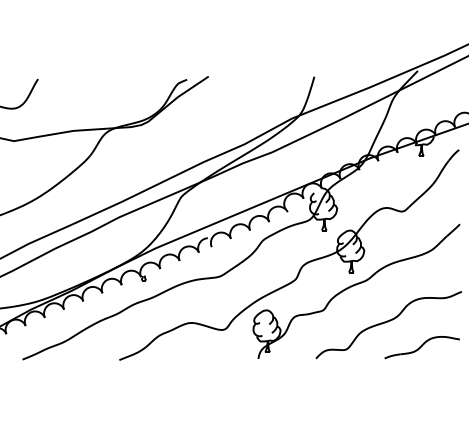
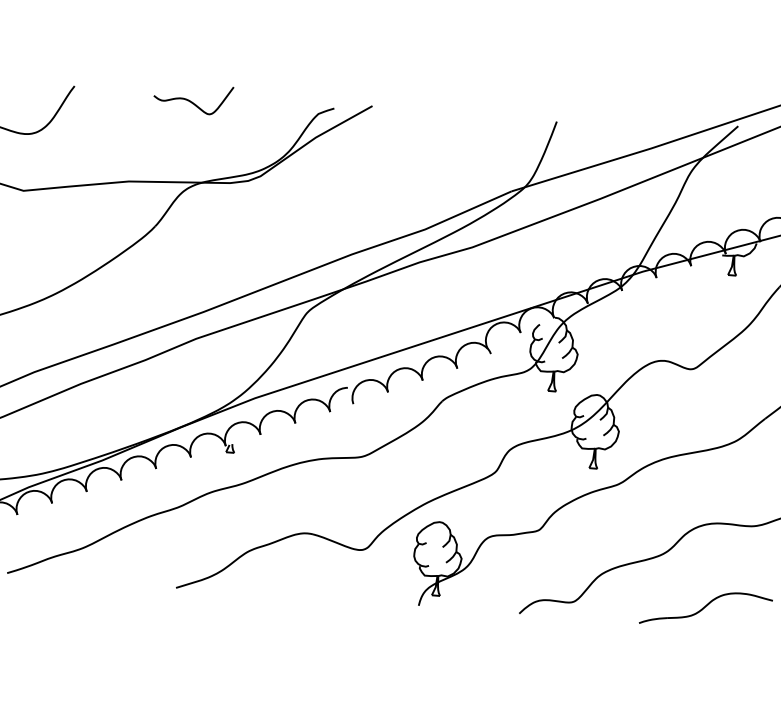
curve: (105, 81) -> (191, 99), added

